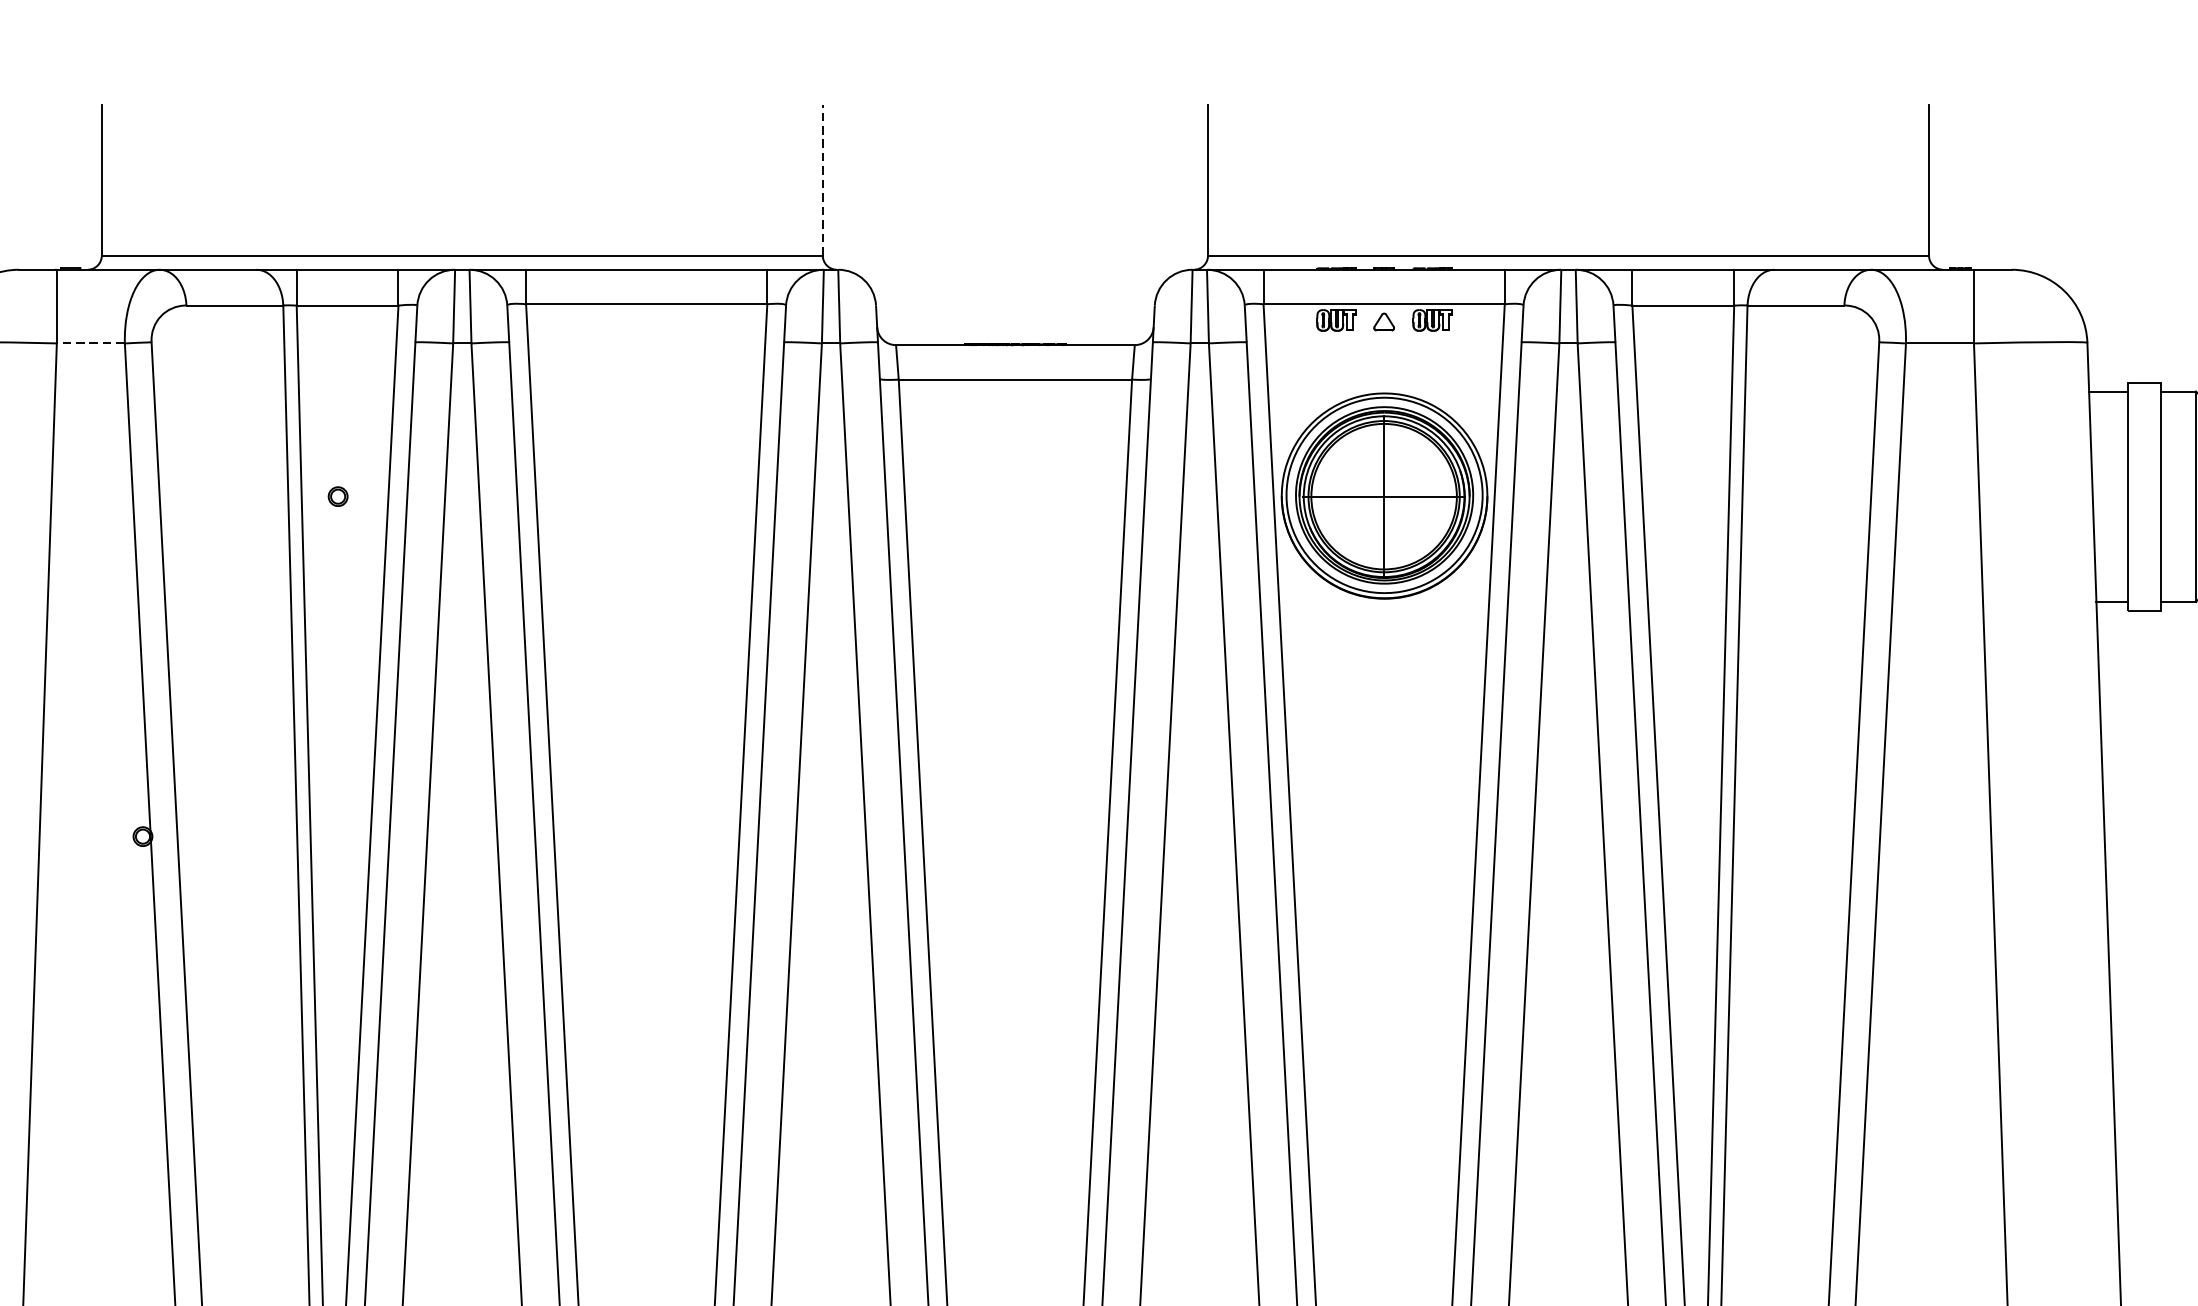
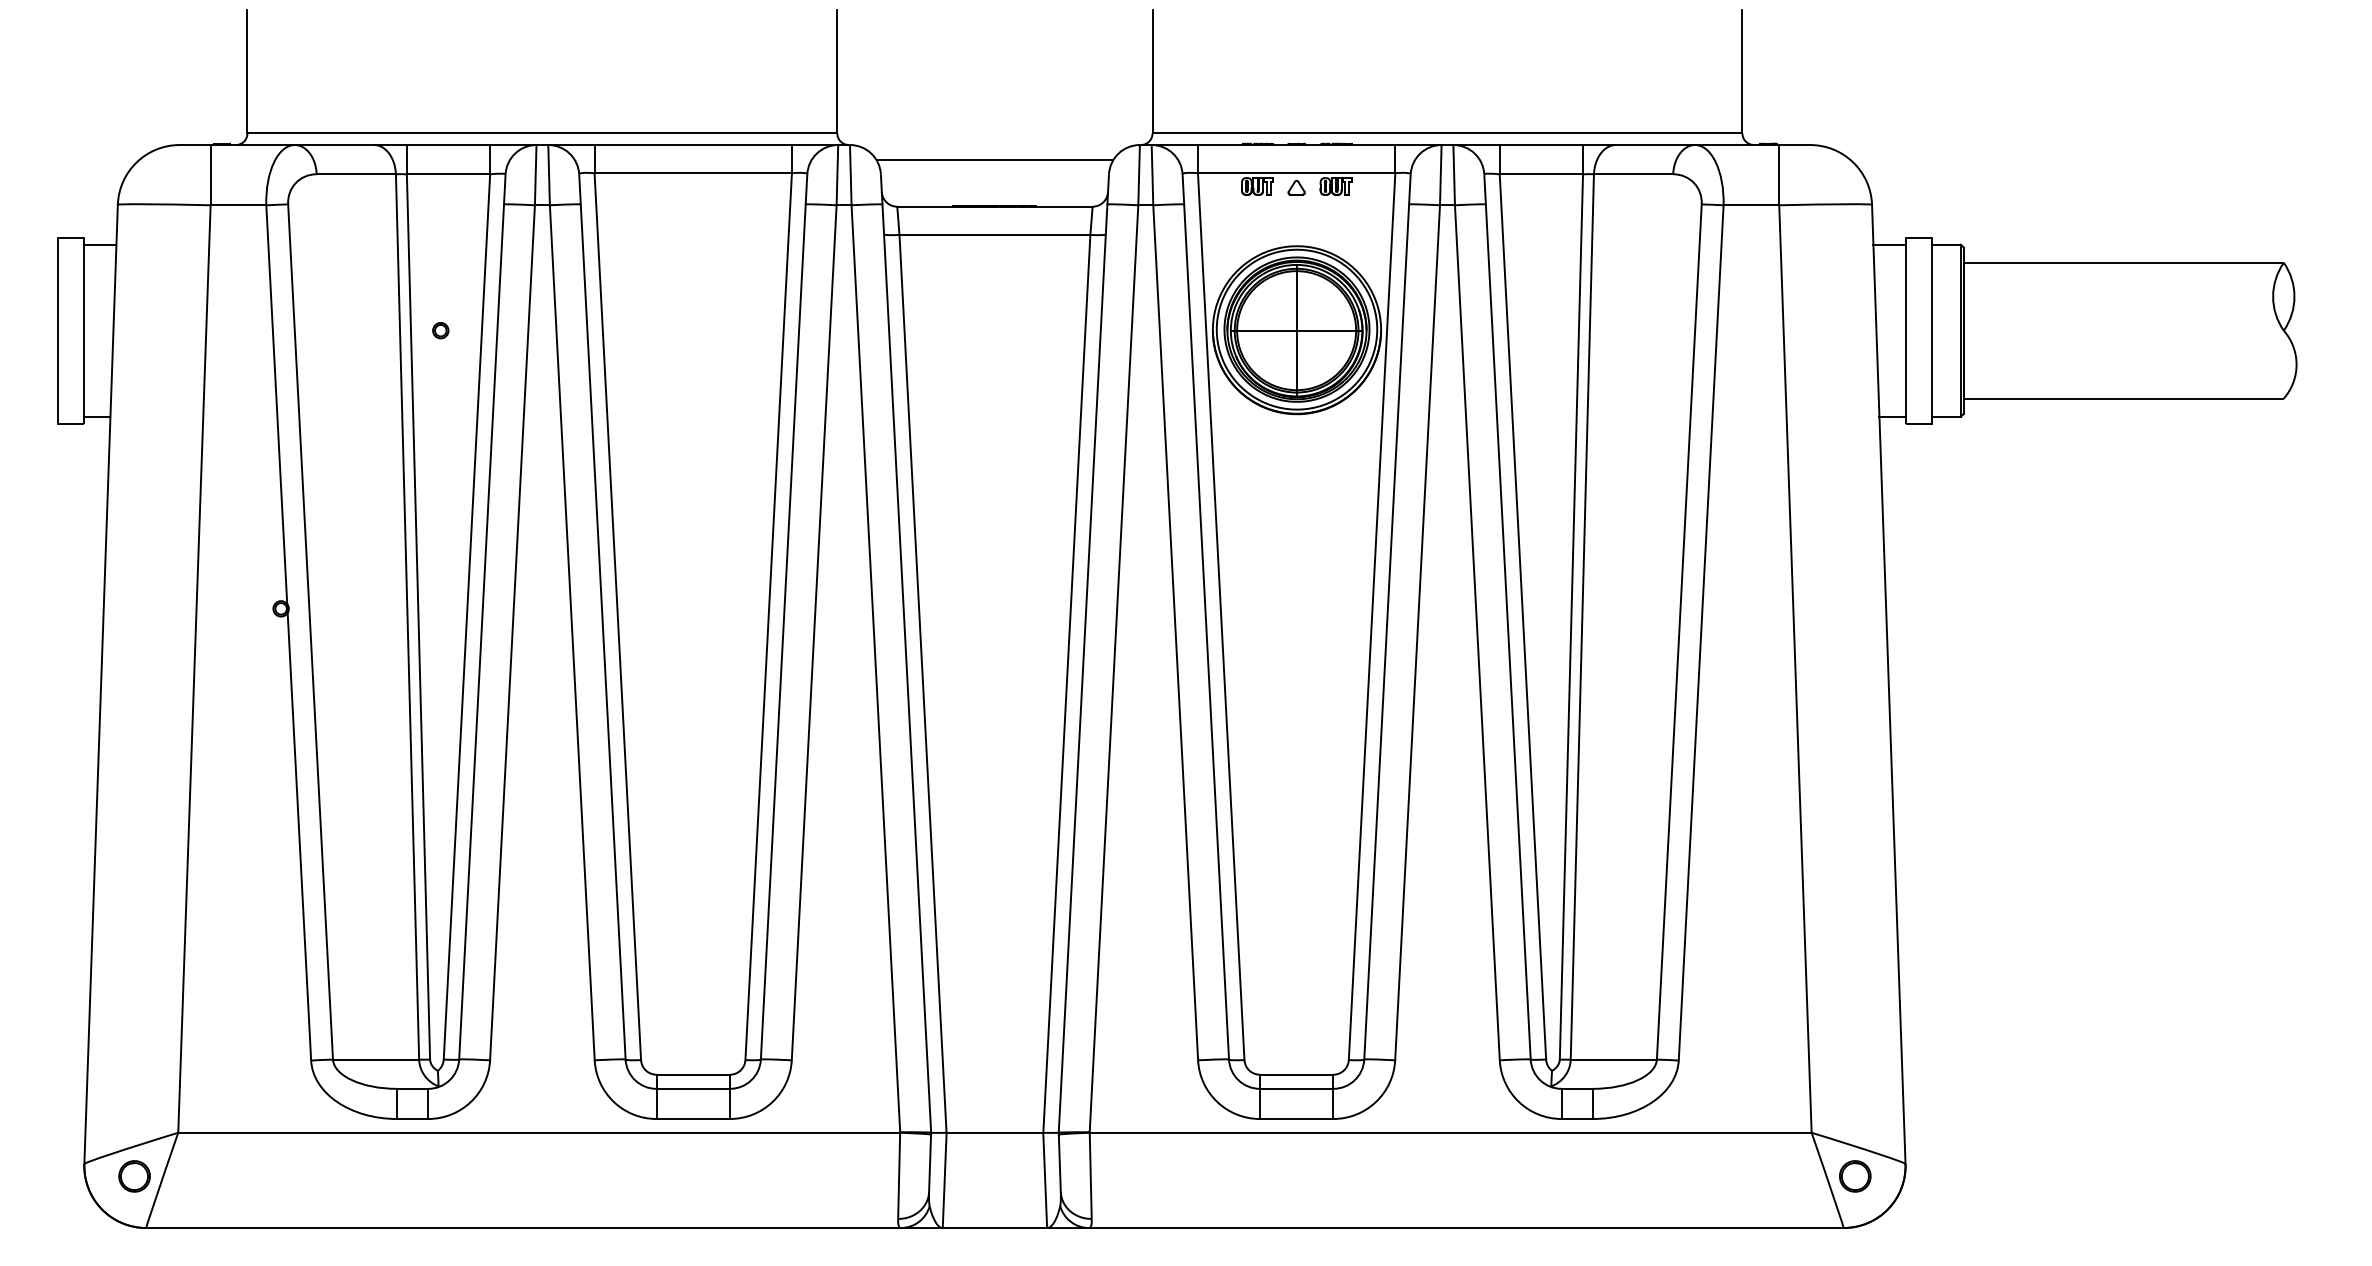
line: (822, 179) -> (837, 71), dashed -> solid
line: (1014, 288) -> (994, 160), added
line: (90, 343) -> (238, 205), dashed -> solid

